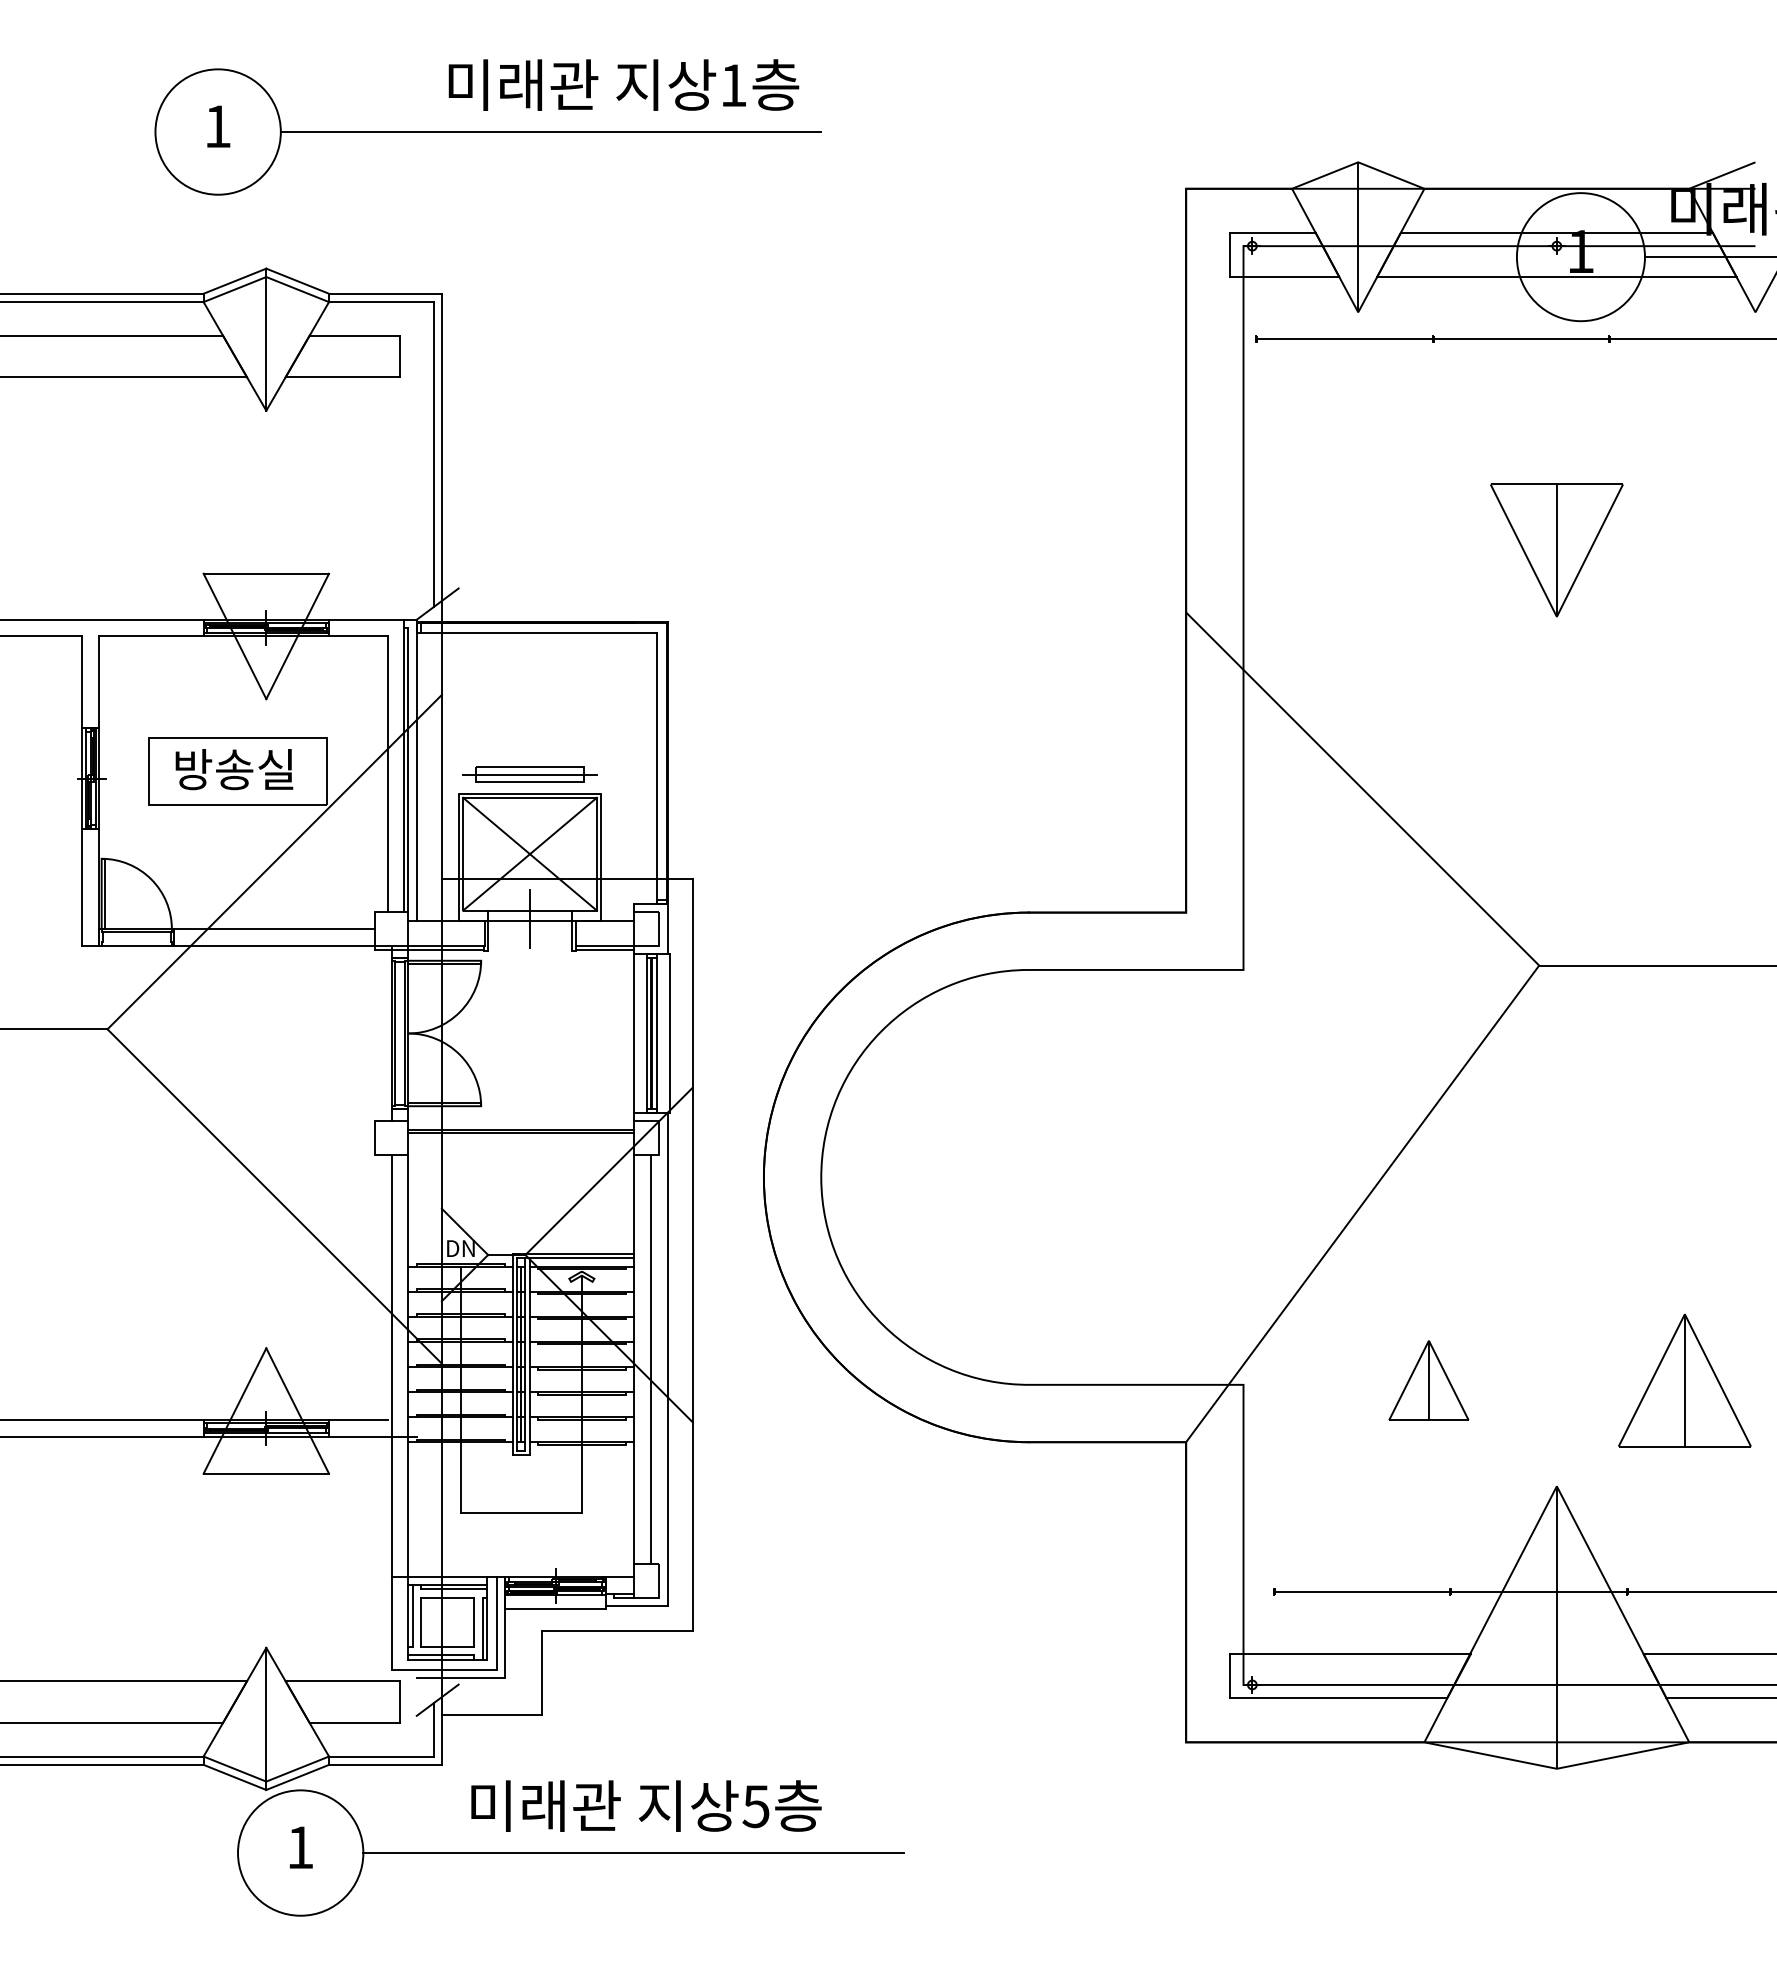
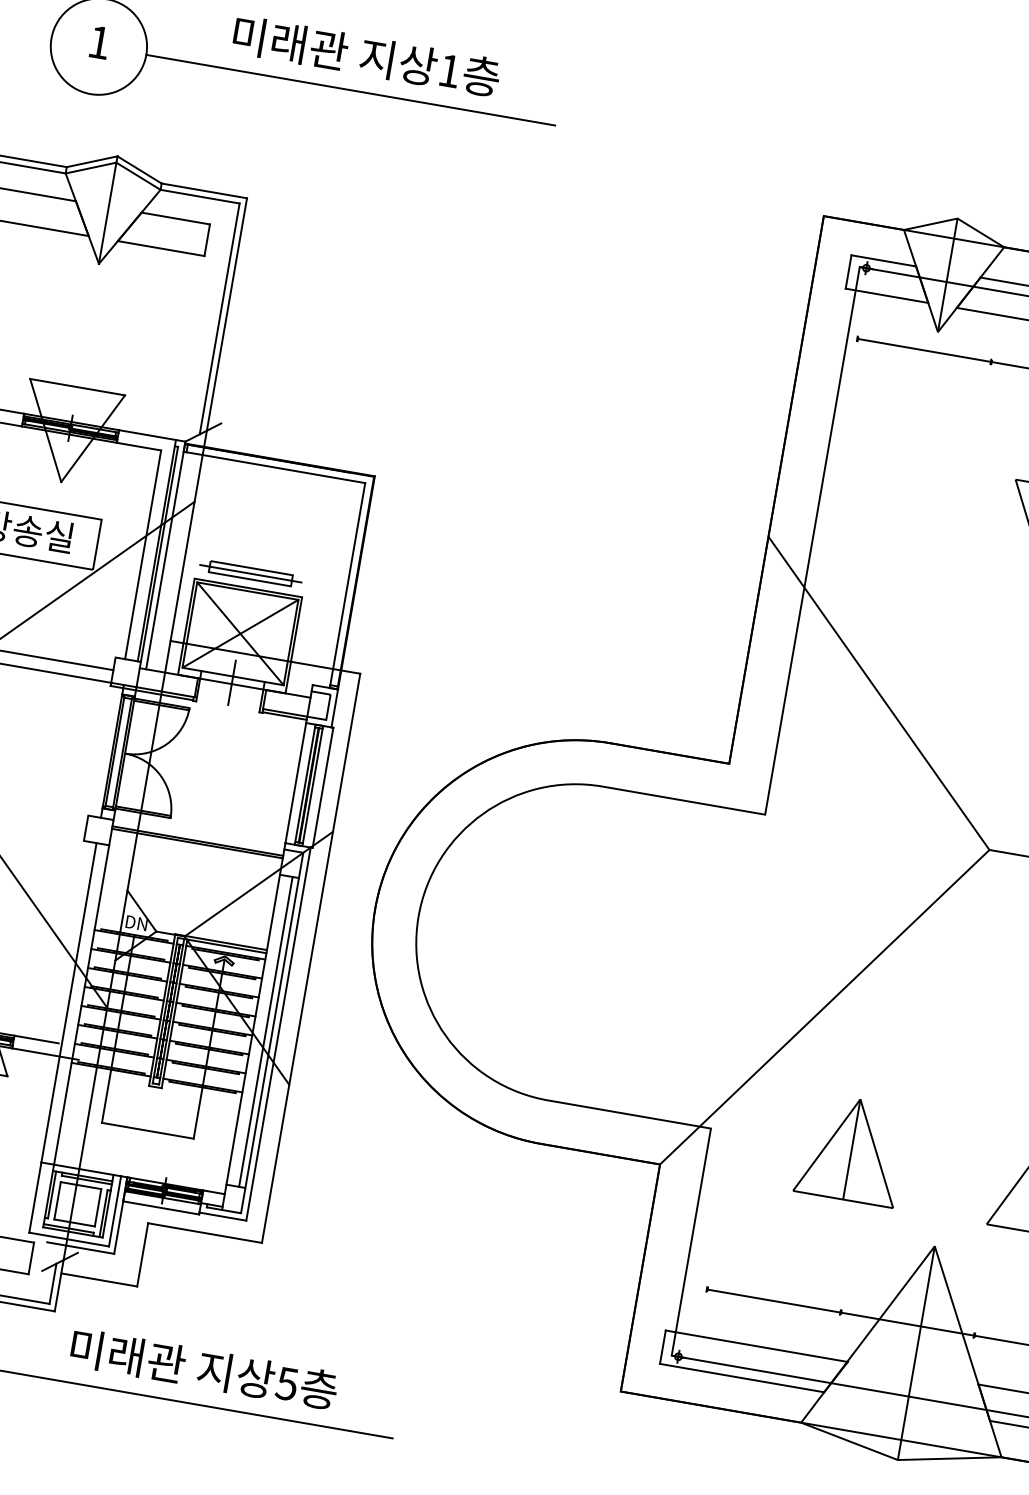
text: (623, 84) -> (366, 55), moved
line: (659, 1359) -> (272, 1033), added
part: (1428, 1380) -> (851, 1149), size x1.67

